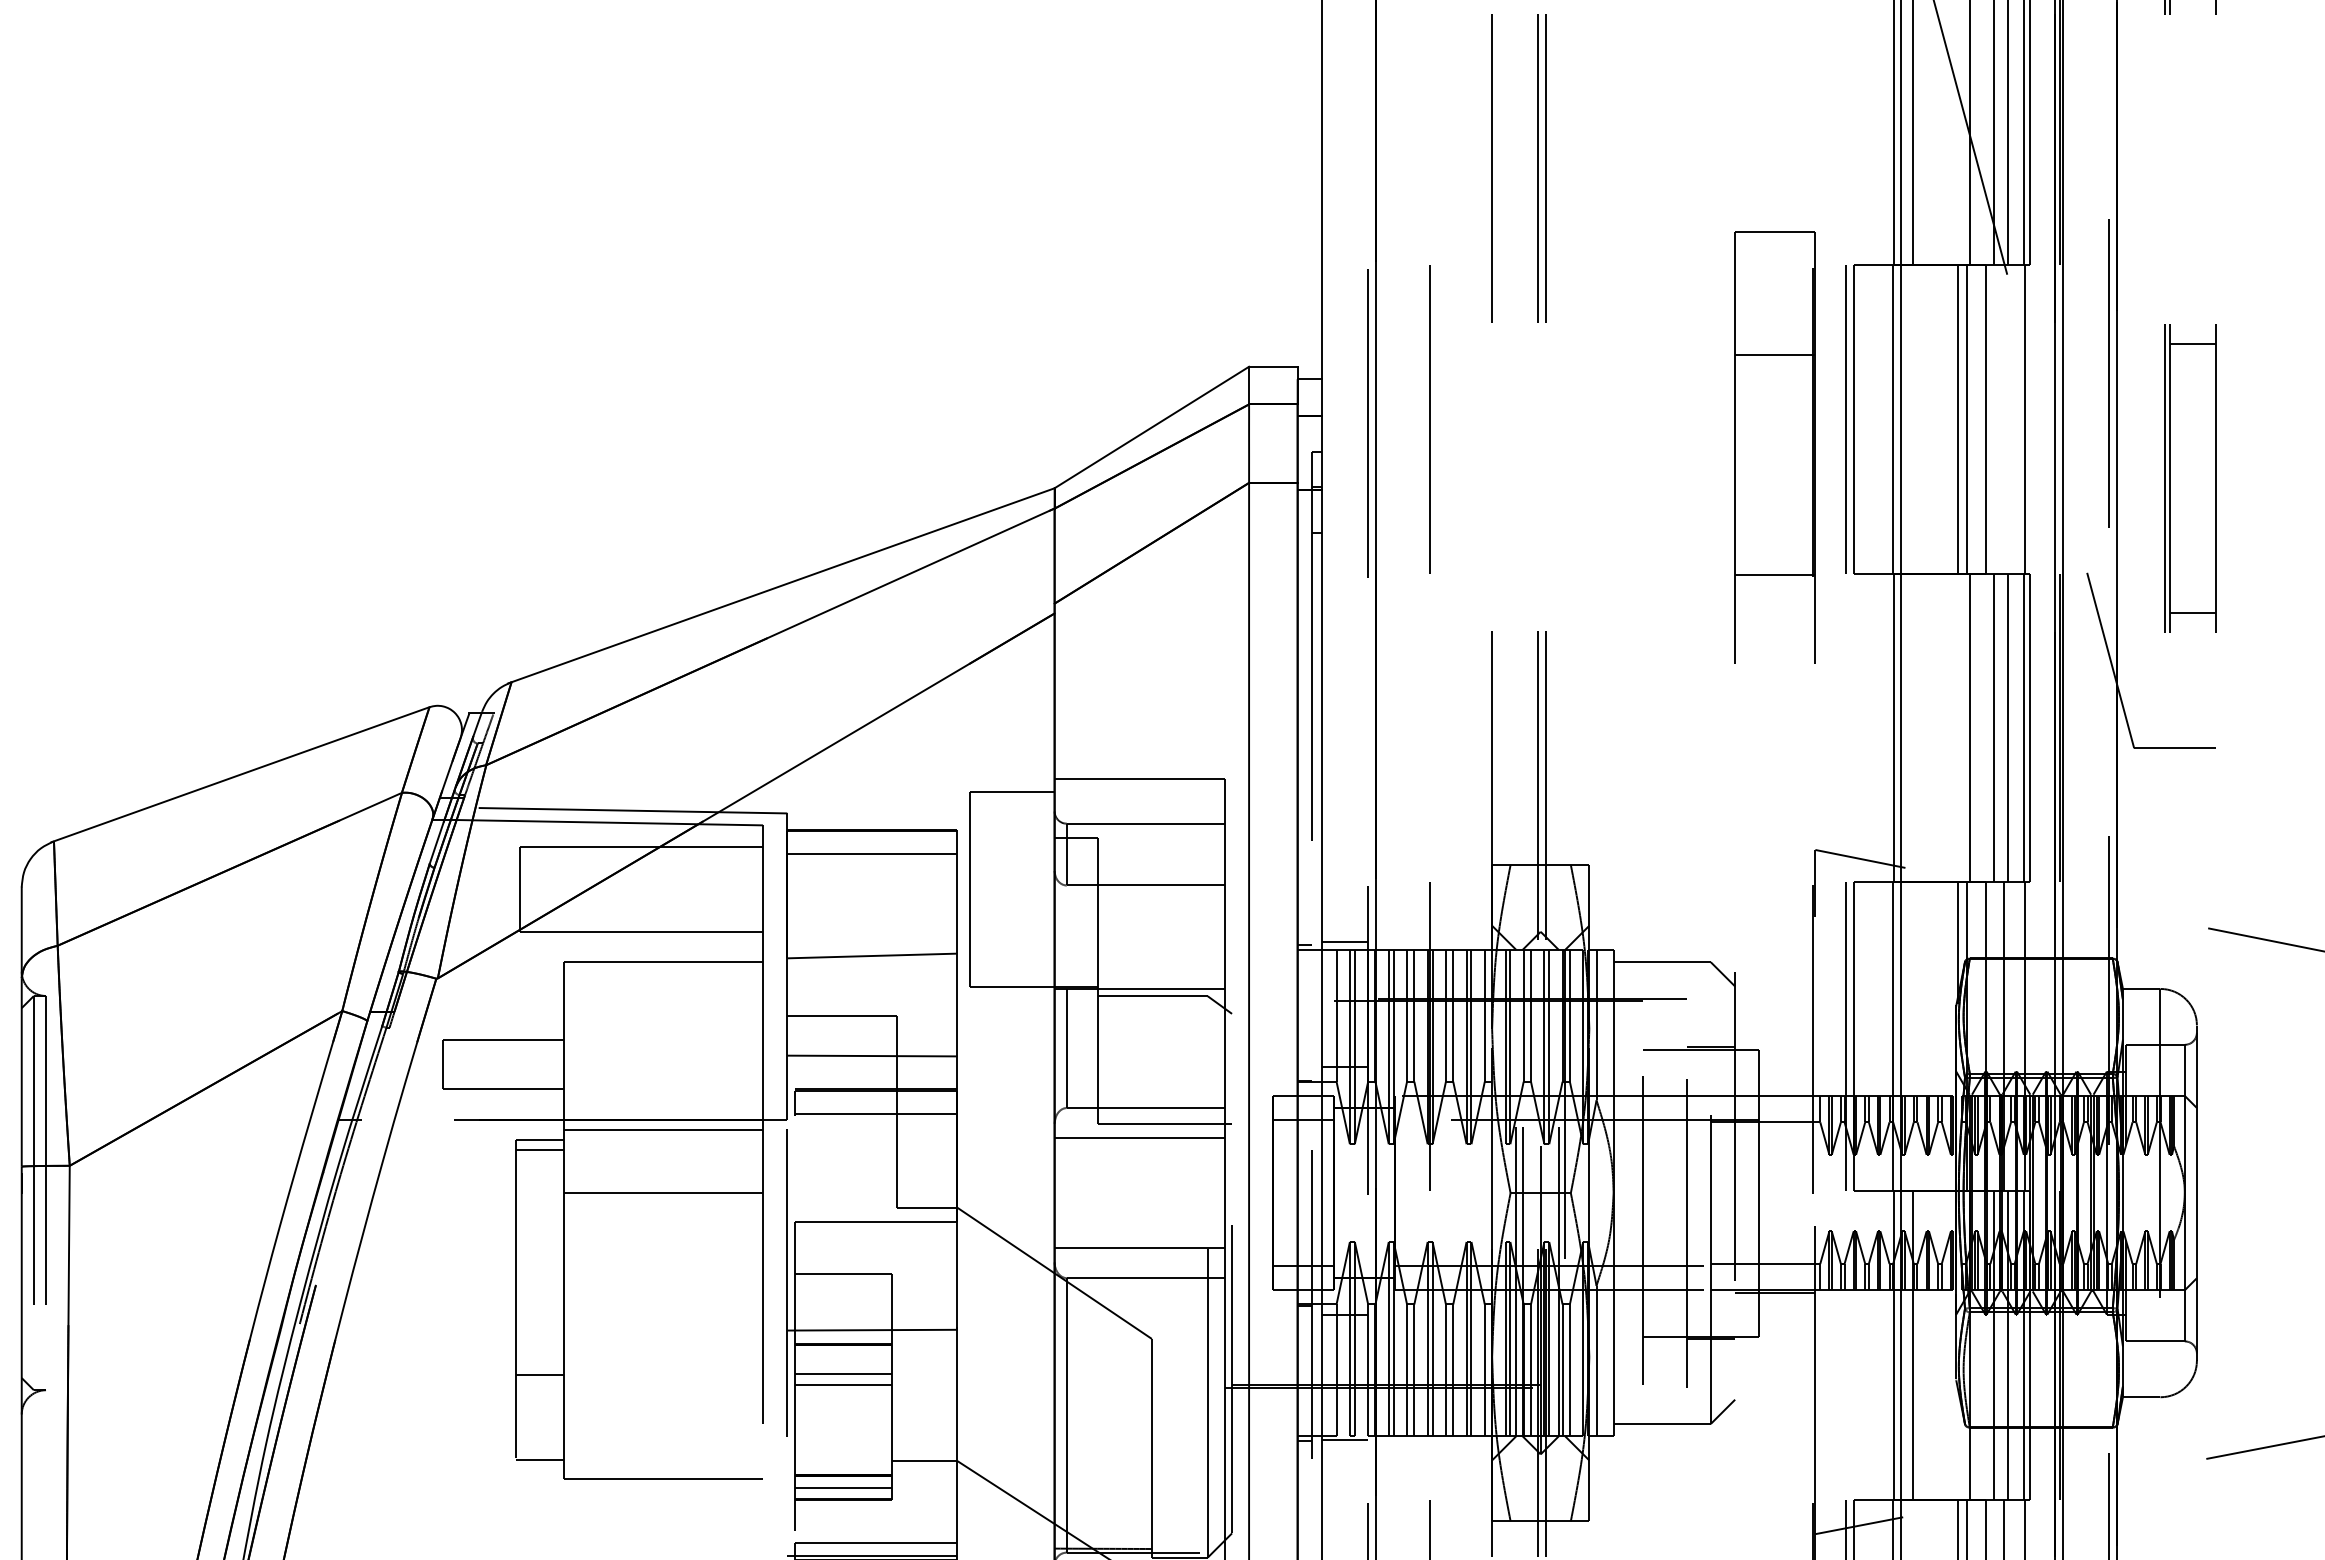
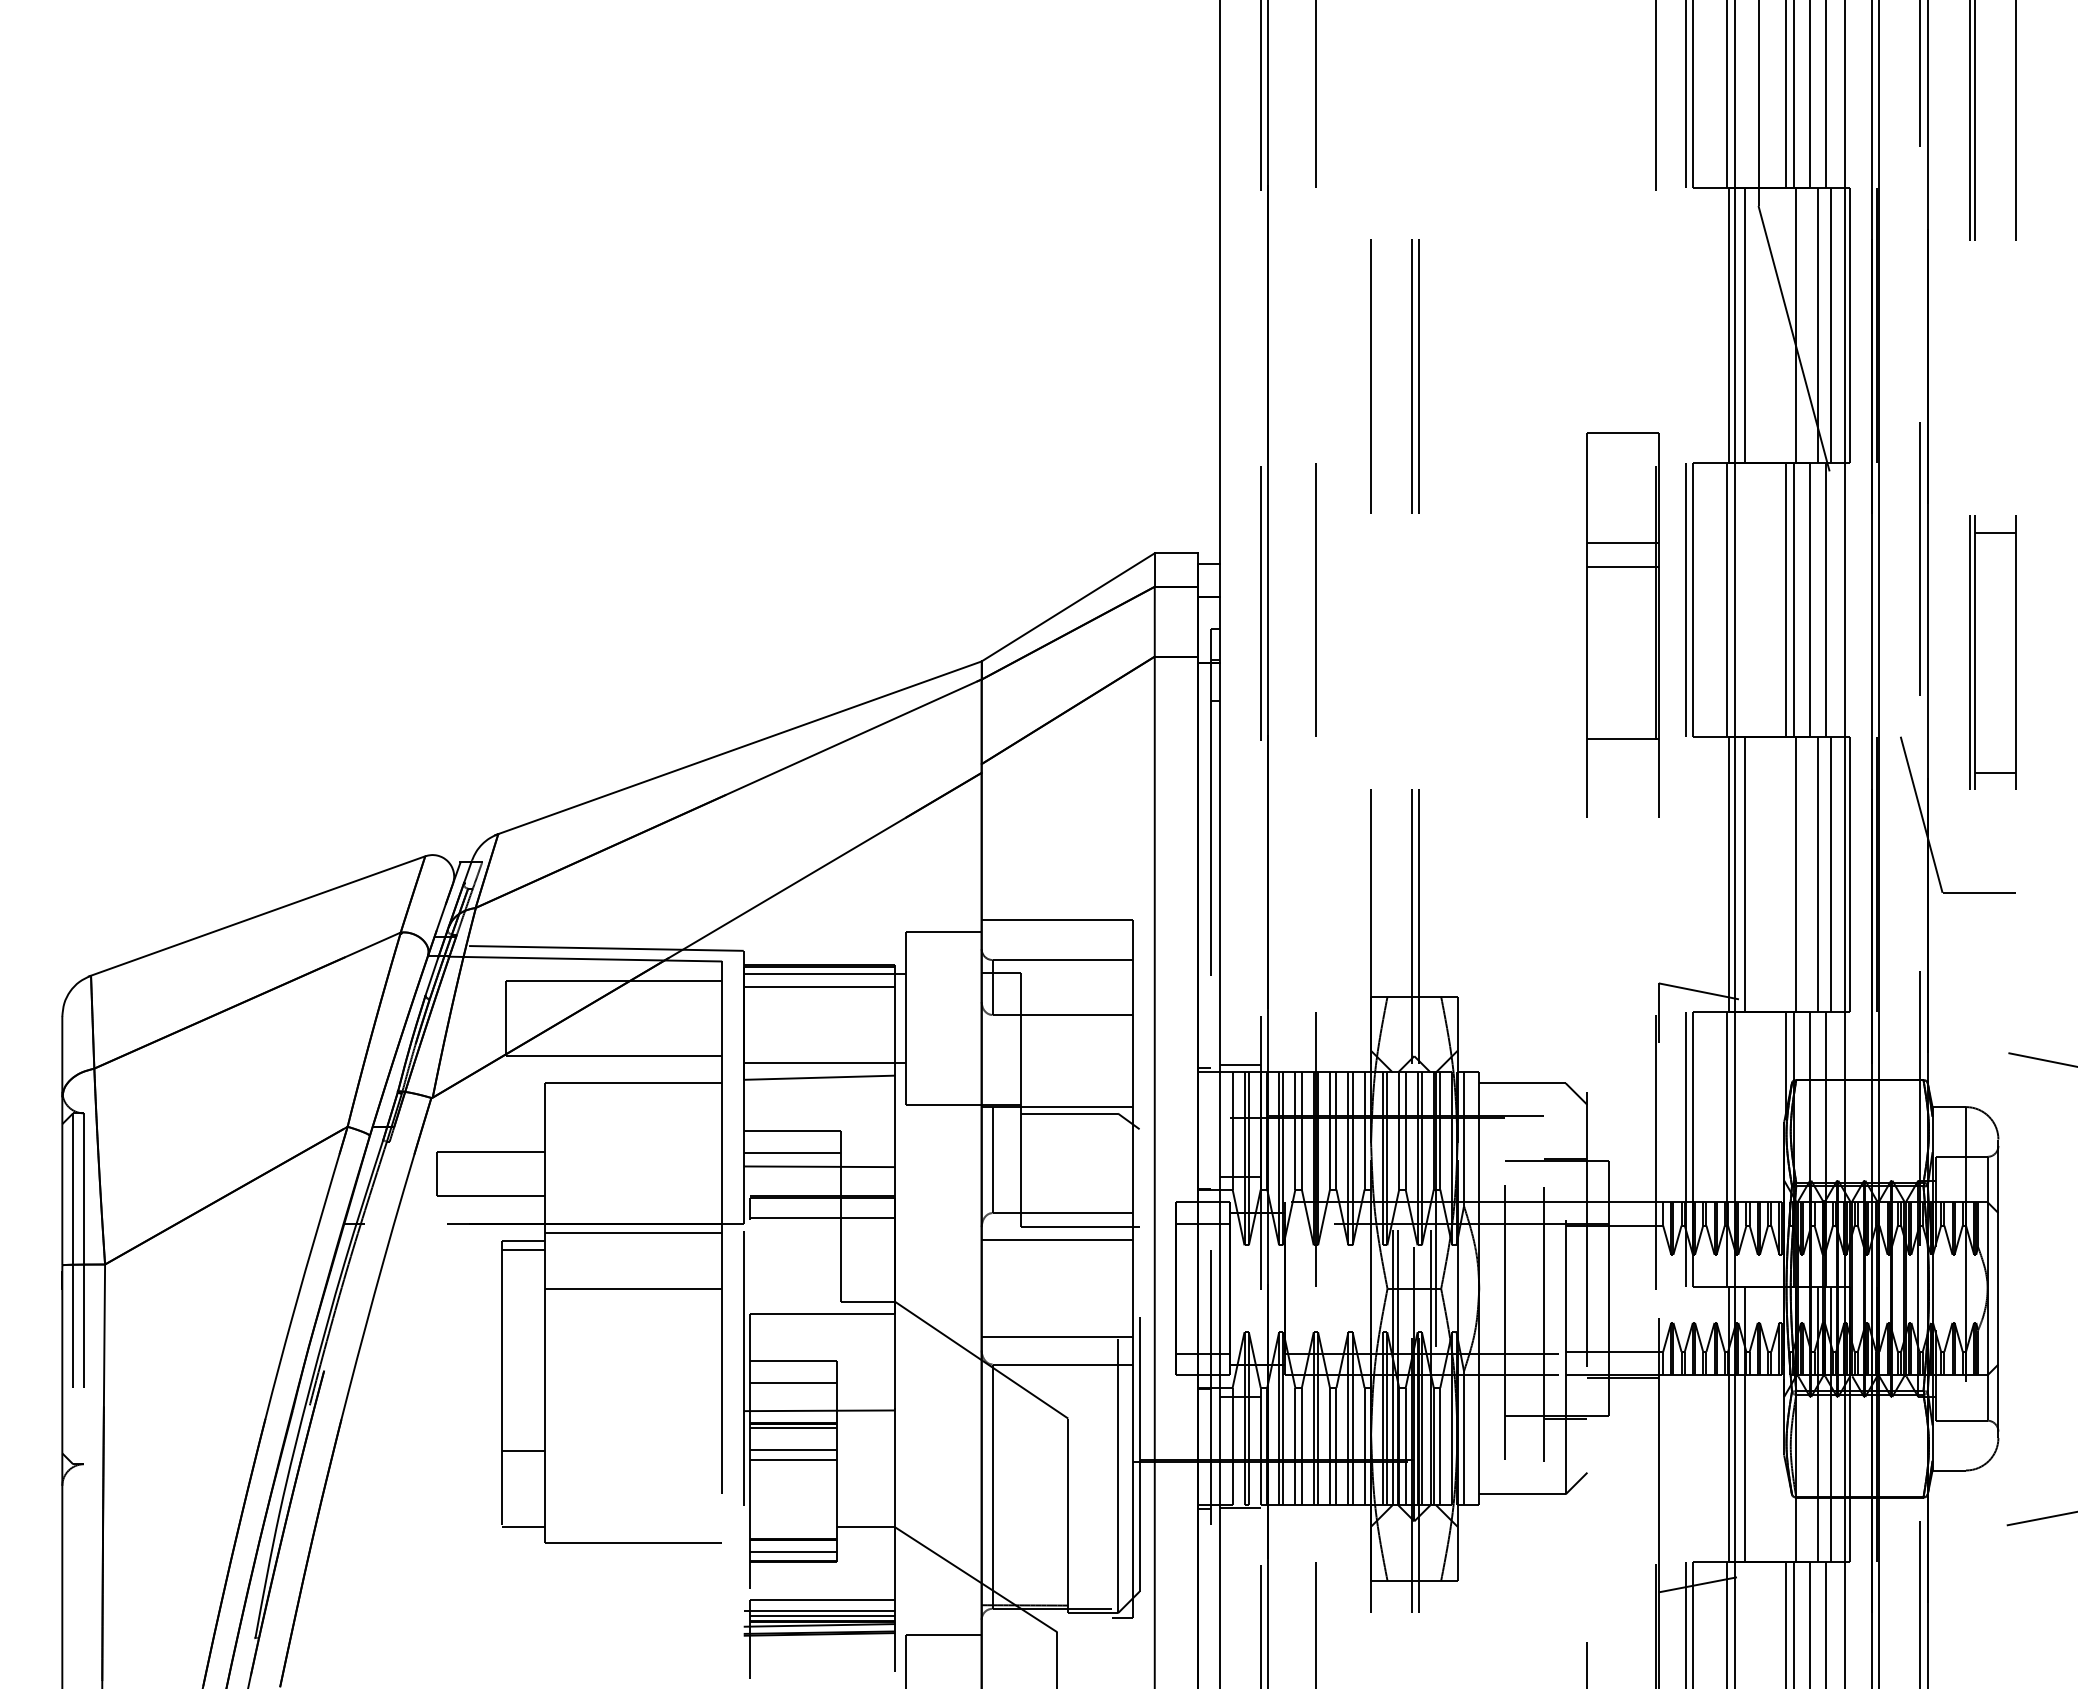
line: (1774, 381) -> (1622, 566), added
line: (2003, 418) -> (1826, 599), added
line: (1912, 727) -> (1745, 874), added
line: (878, 839) -> (824, 974), added
line: (878, 938) -> (824, 1062), added
line: (842, 1039) -> (792, 1152), added
line: (843, 1298) -> (793, 1382), added
line: (843, 1350) -> (793, 1428), added

